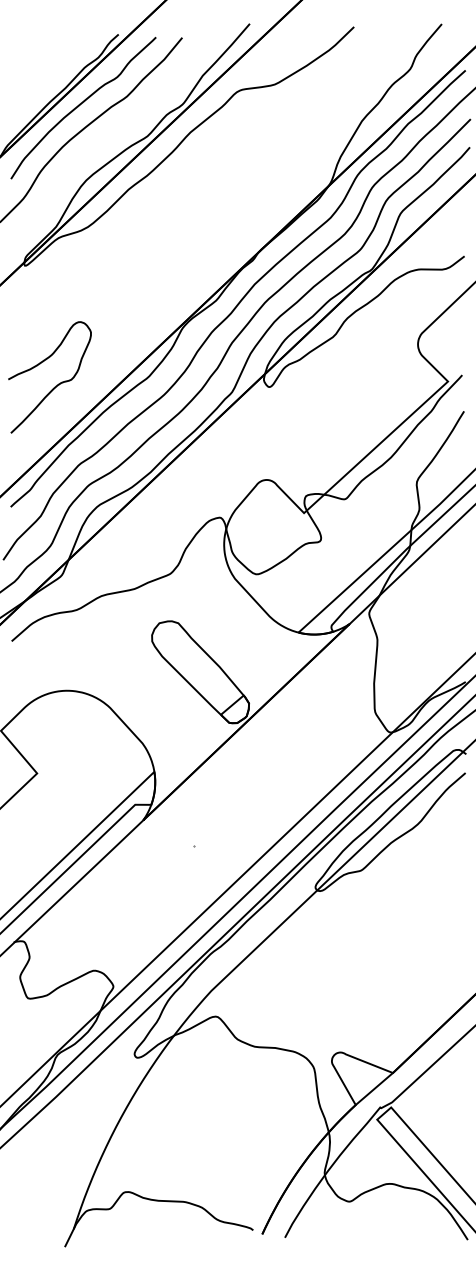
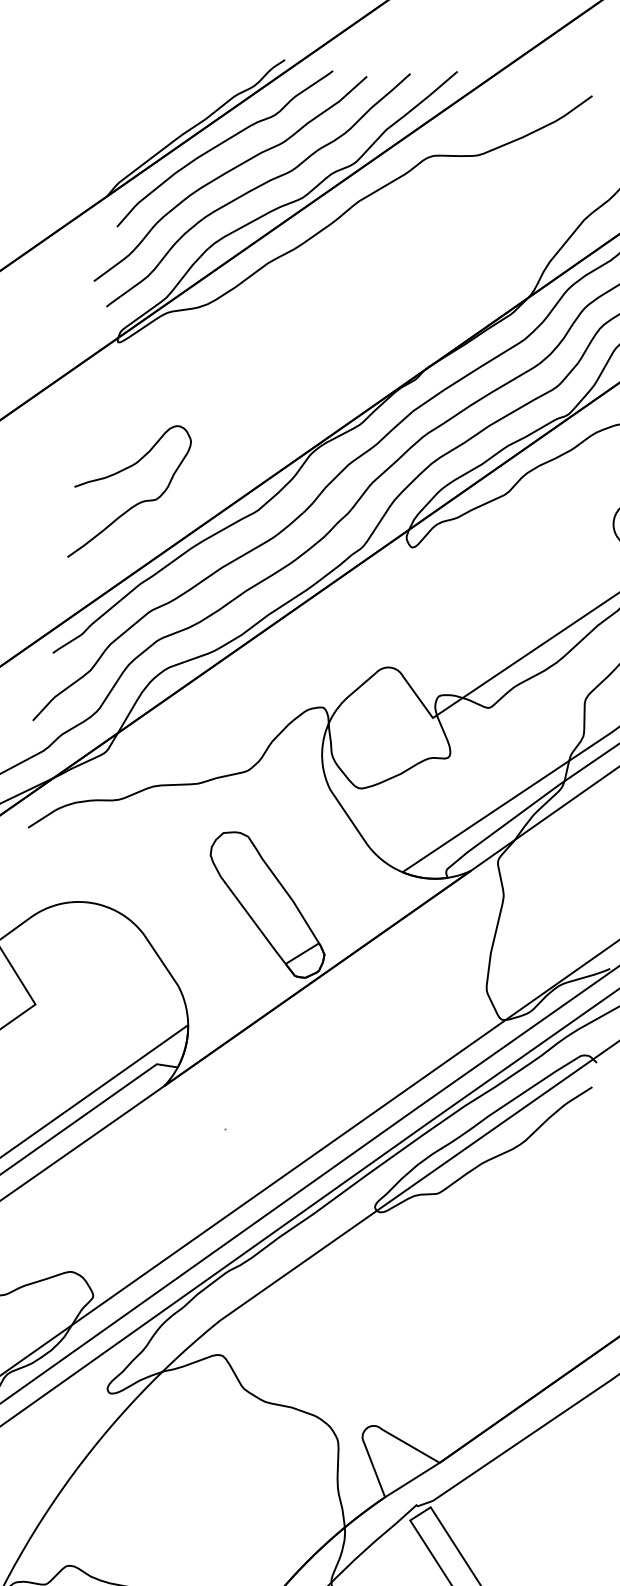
curve: (112, 134) -> (257, 188), added

